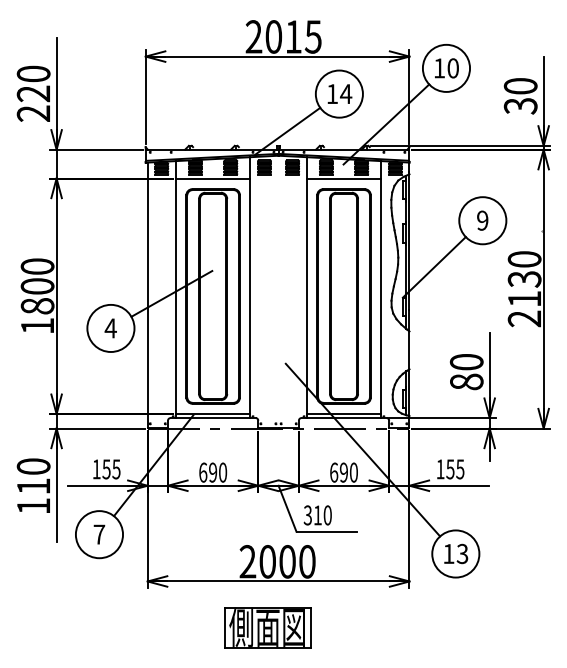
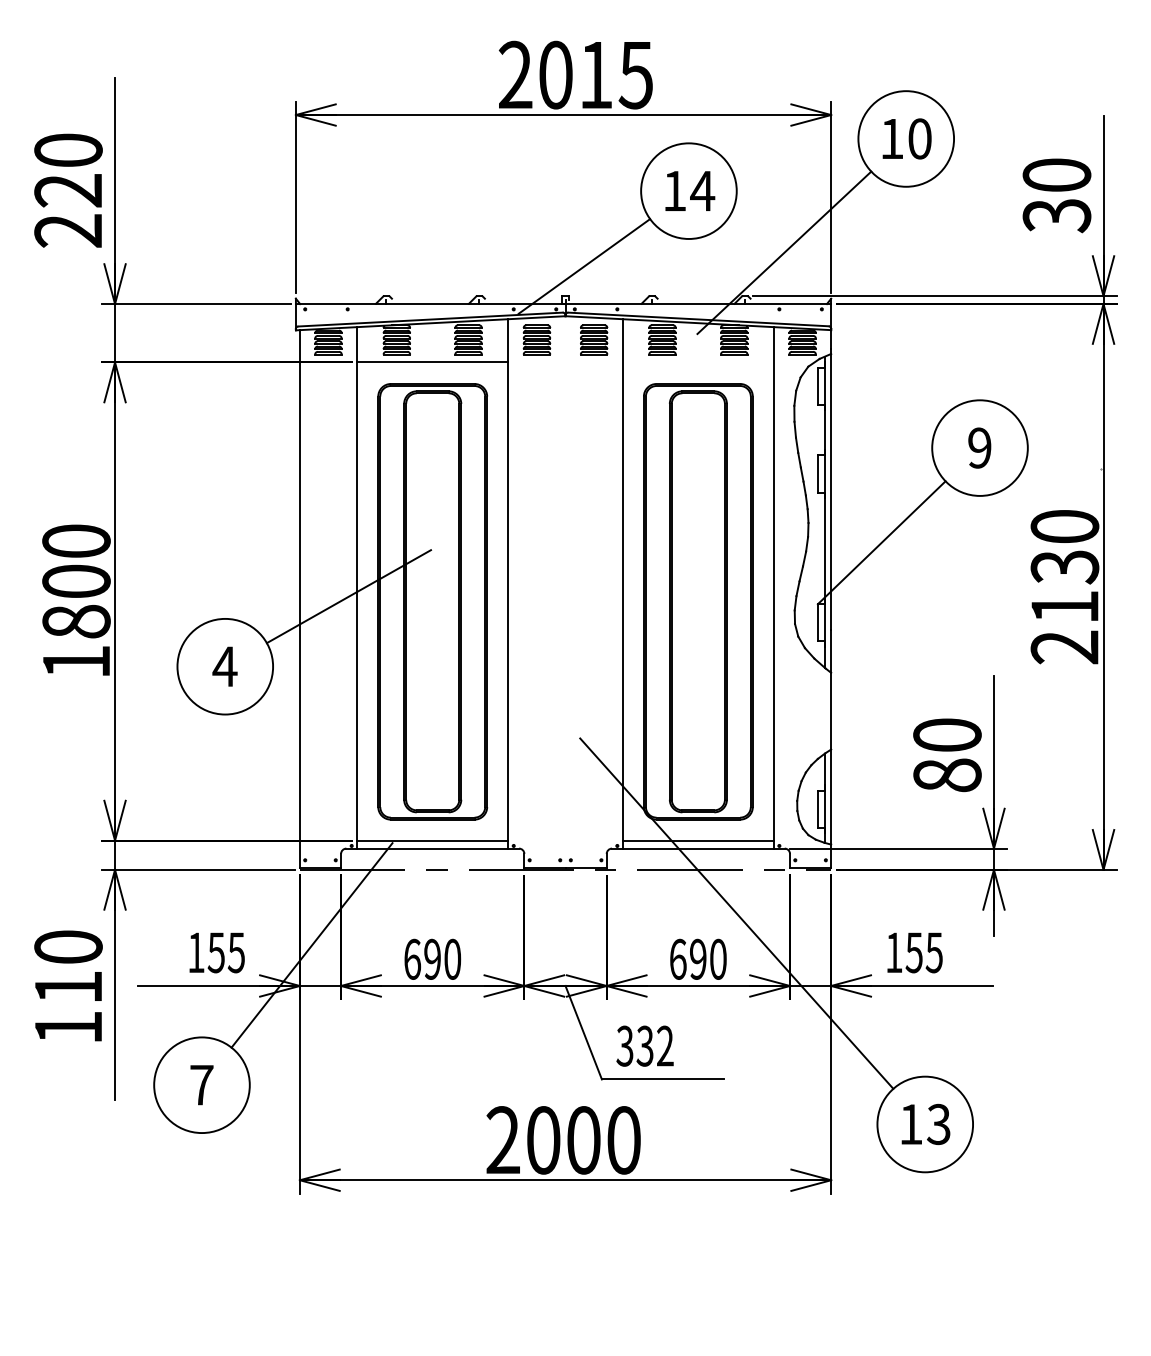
line: (343, 178) -> (697, 362), removed
text: (322, 515) -> (654, 1046), 310 -> 332
part: (267, 627) -> (543, 1273), removed

